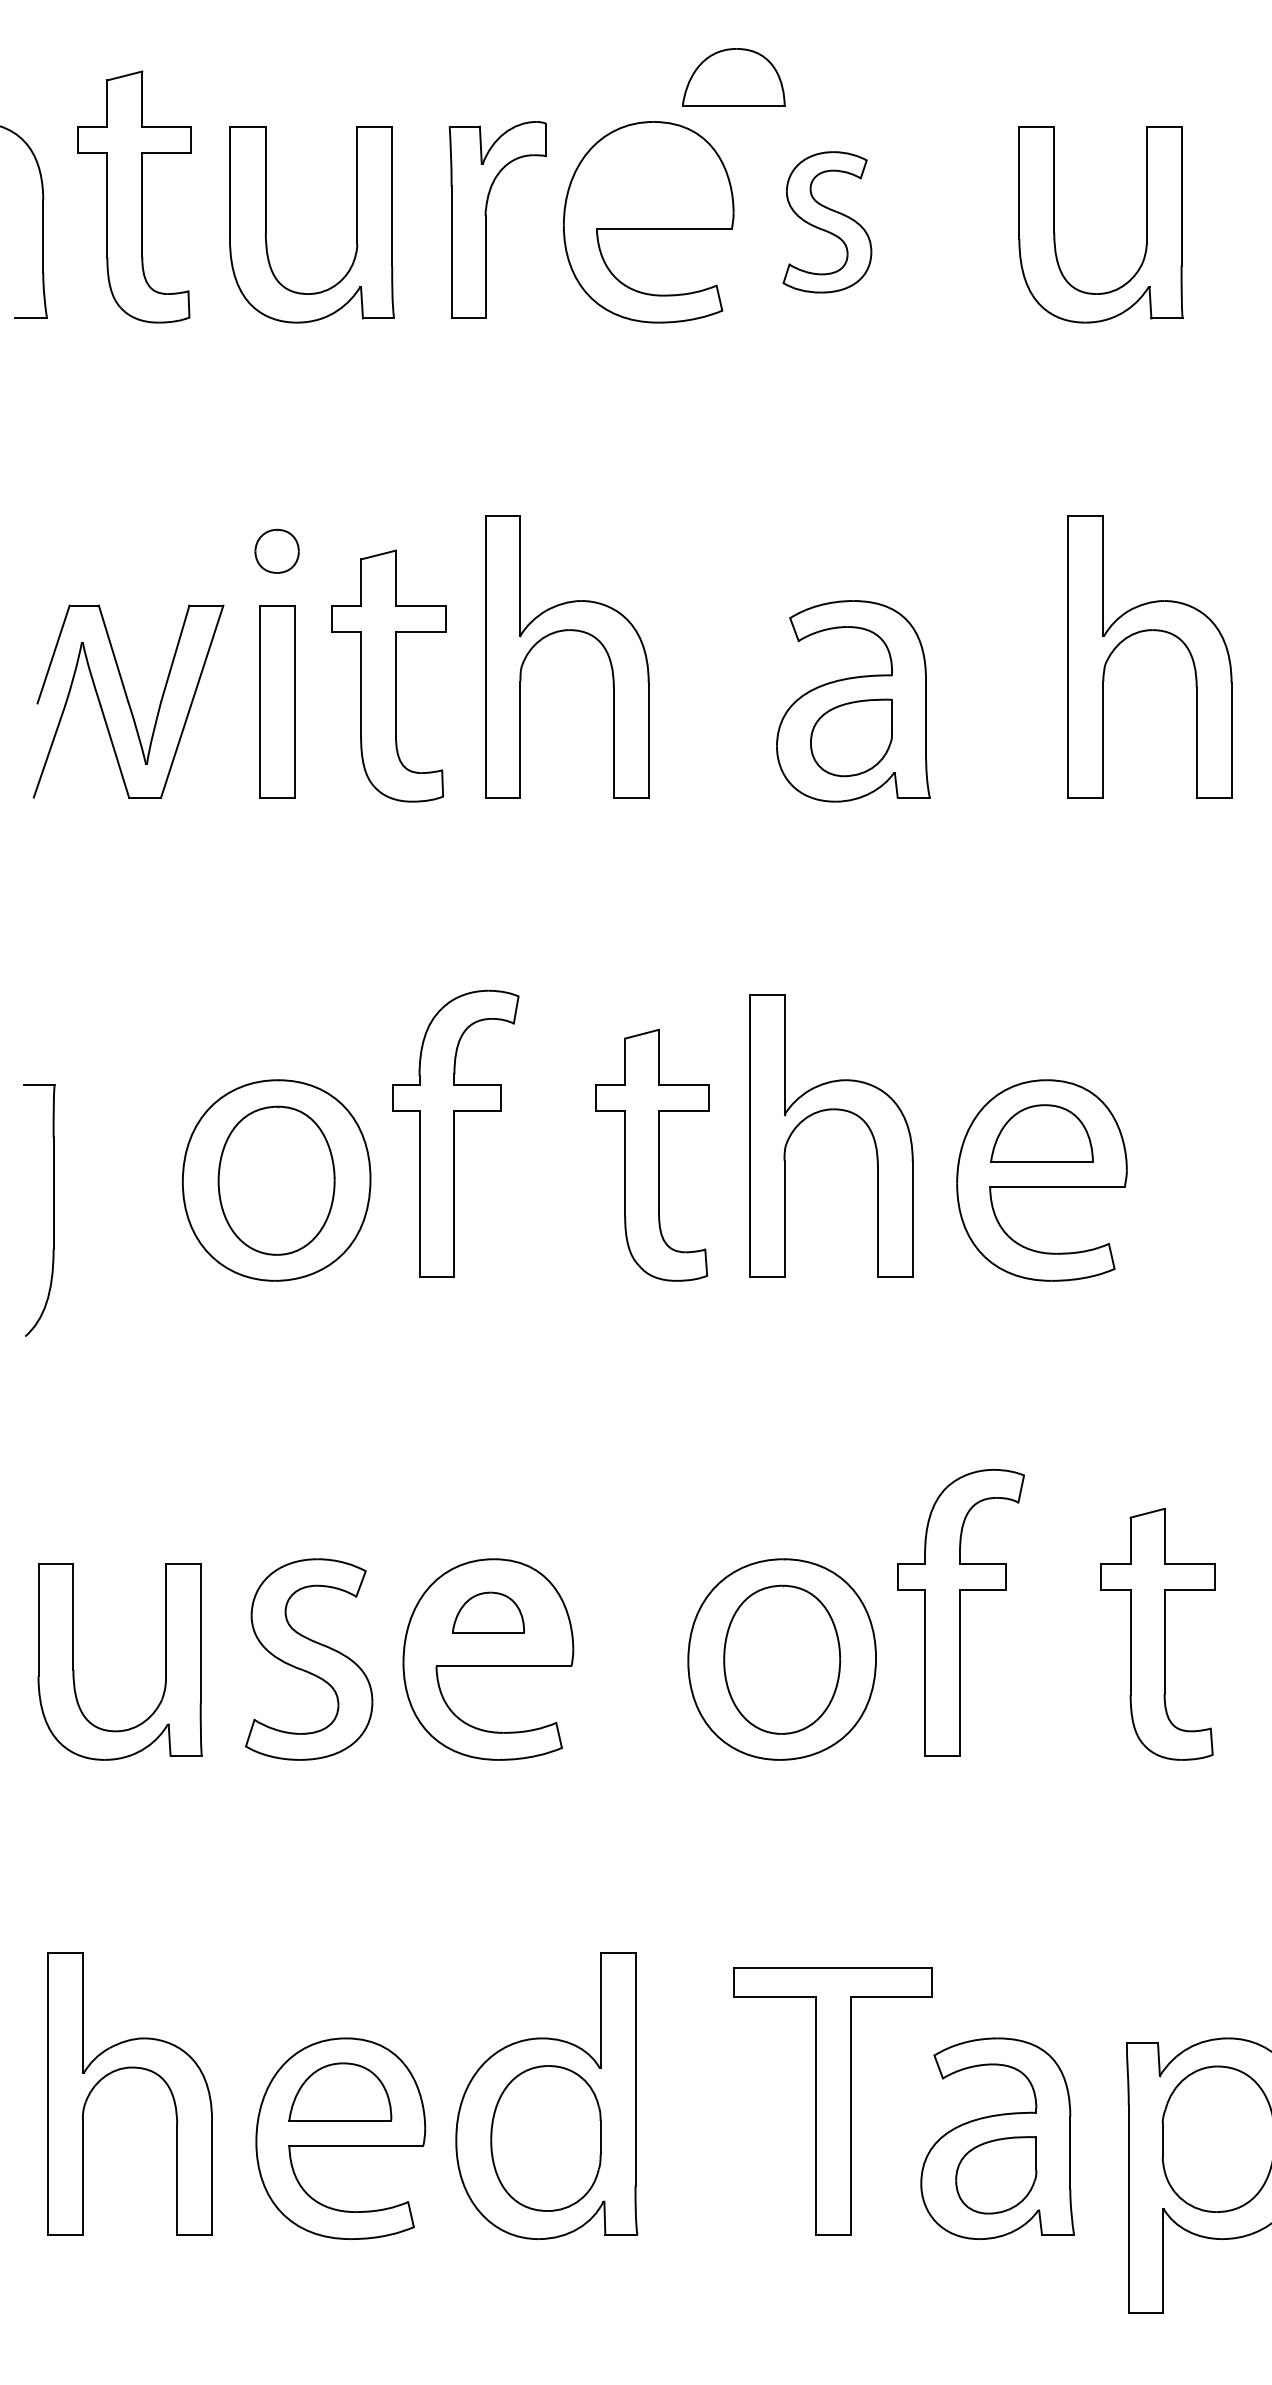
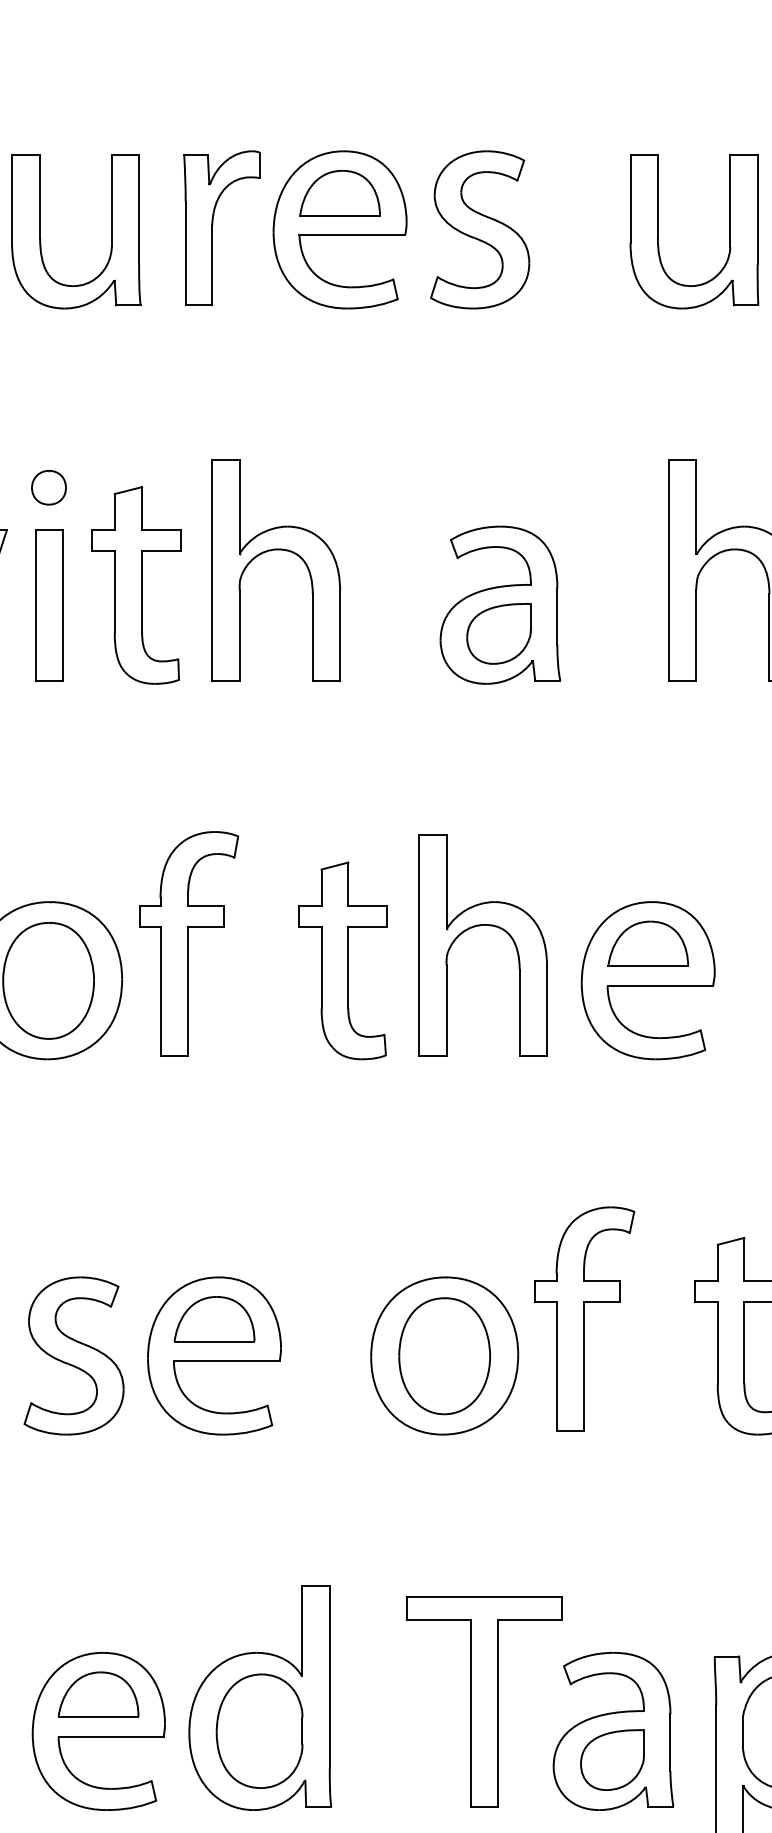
part: (733, 77) -> (339, 193), moved
part: (827, 222) -> (480, 230), size x1.43
part: (488, 1612) -> (214, 1319), size x1.43

